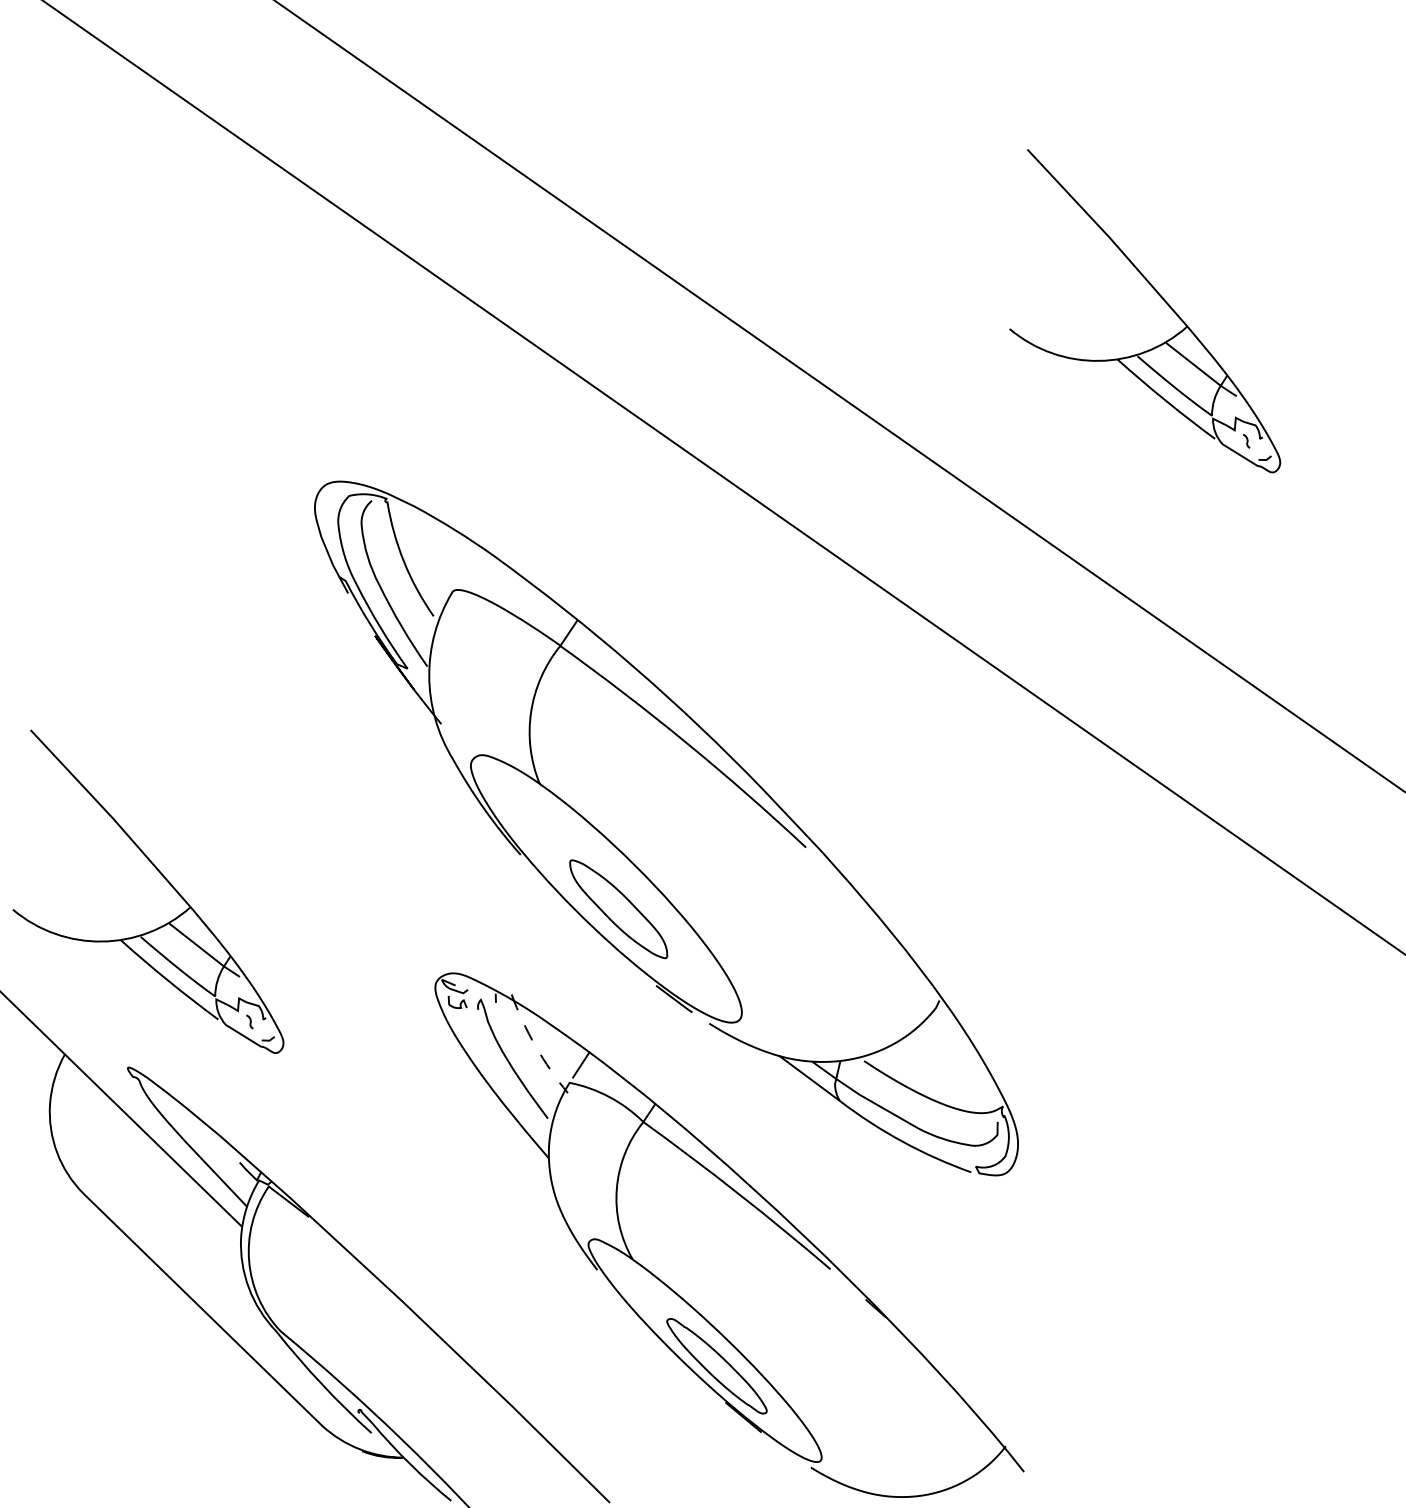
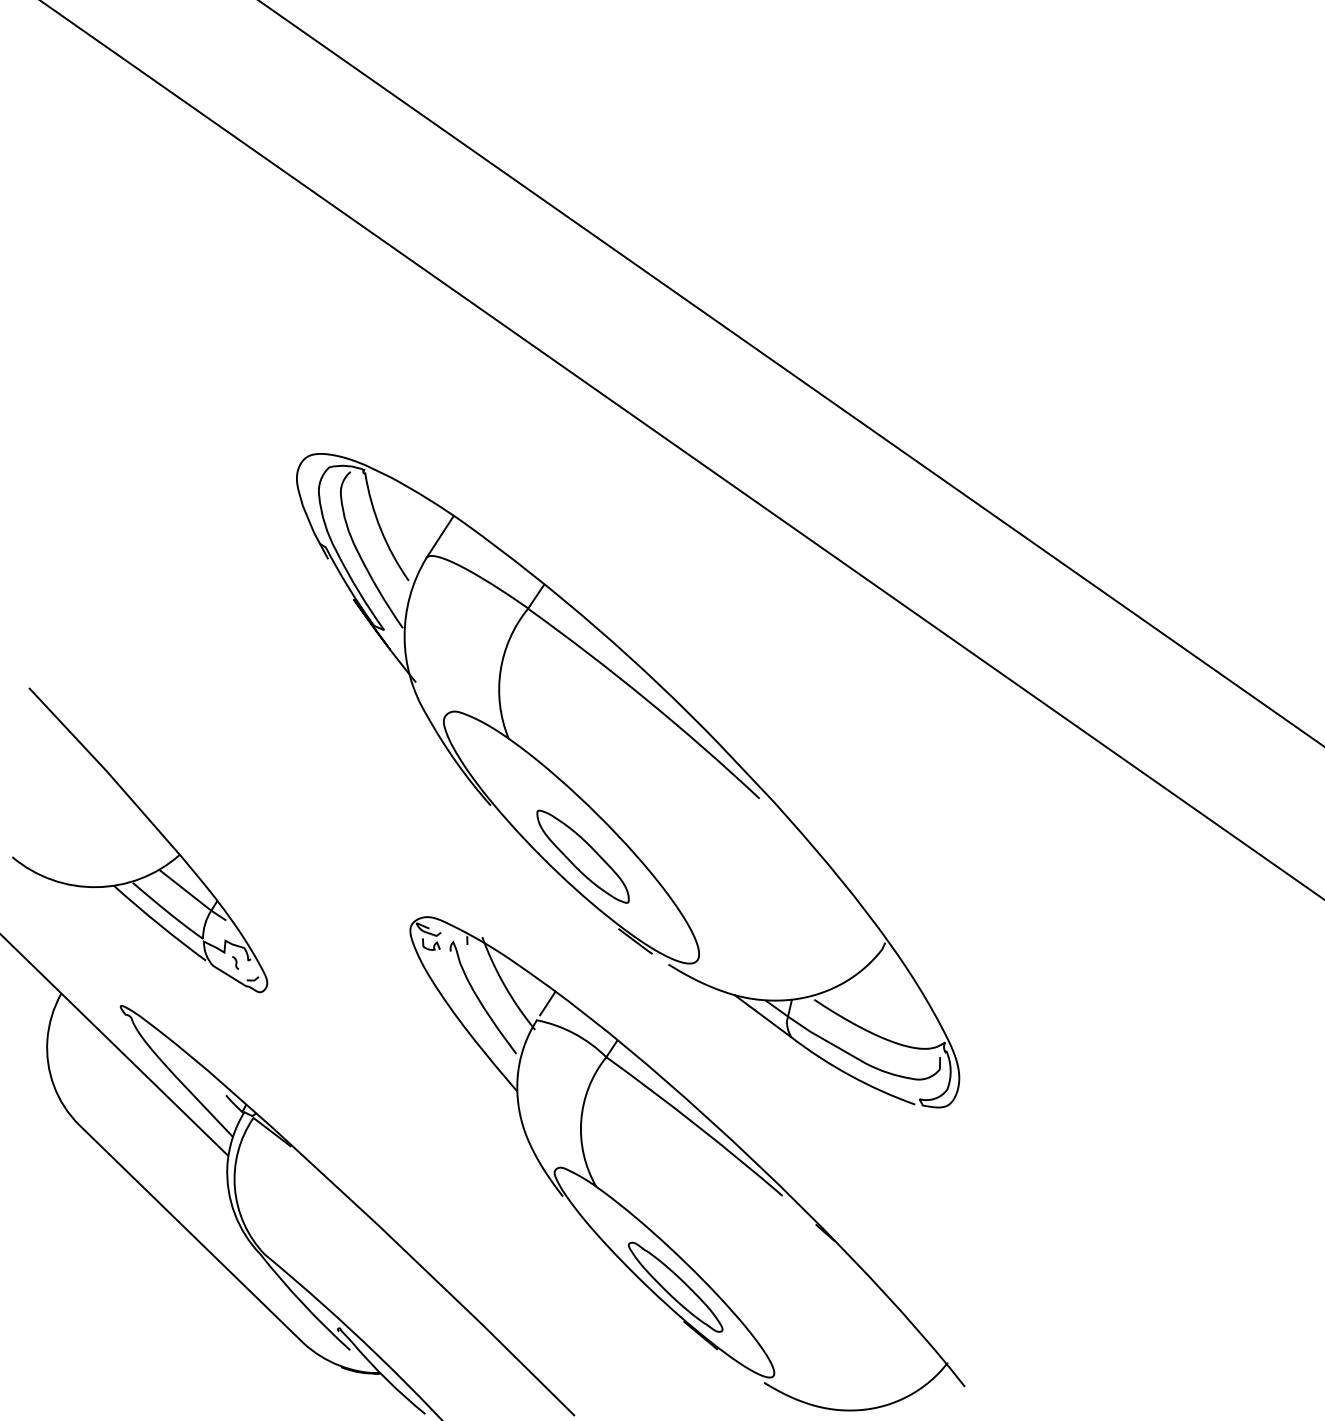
part: (1159, 296) -> (1092, 279), removed
line: (466, 569) -> (439, 536), added
arc: (535, 1045) -> (504, 985), dashed -> solid

